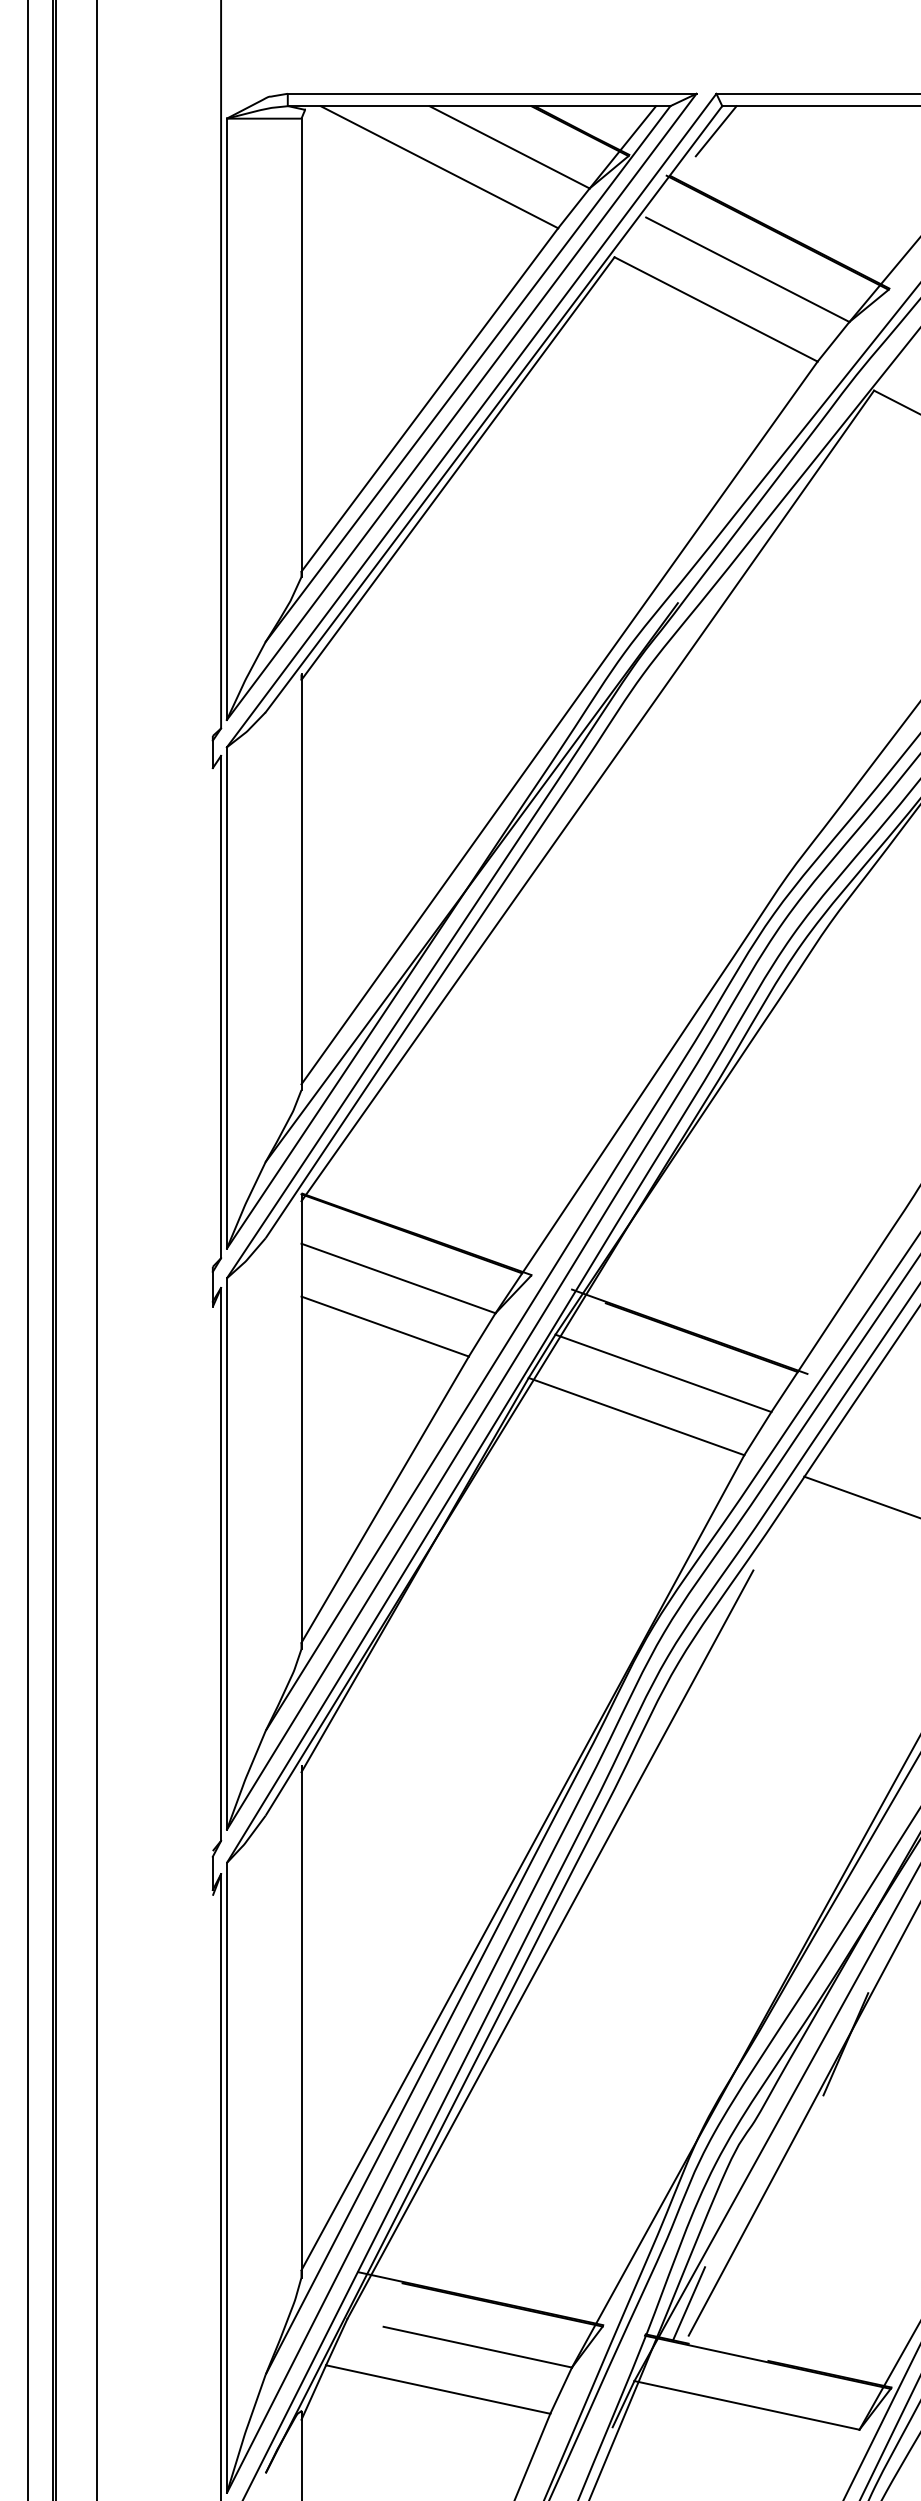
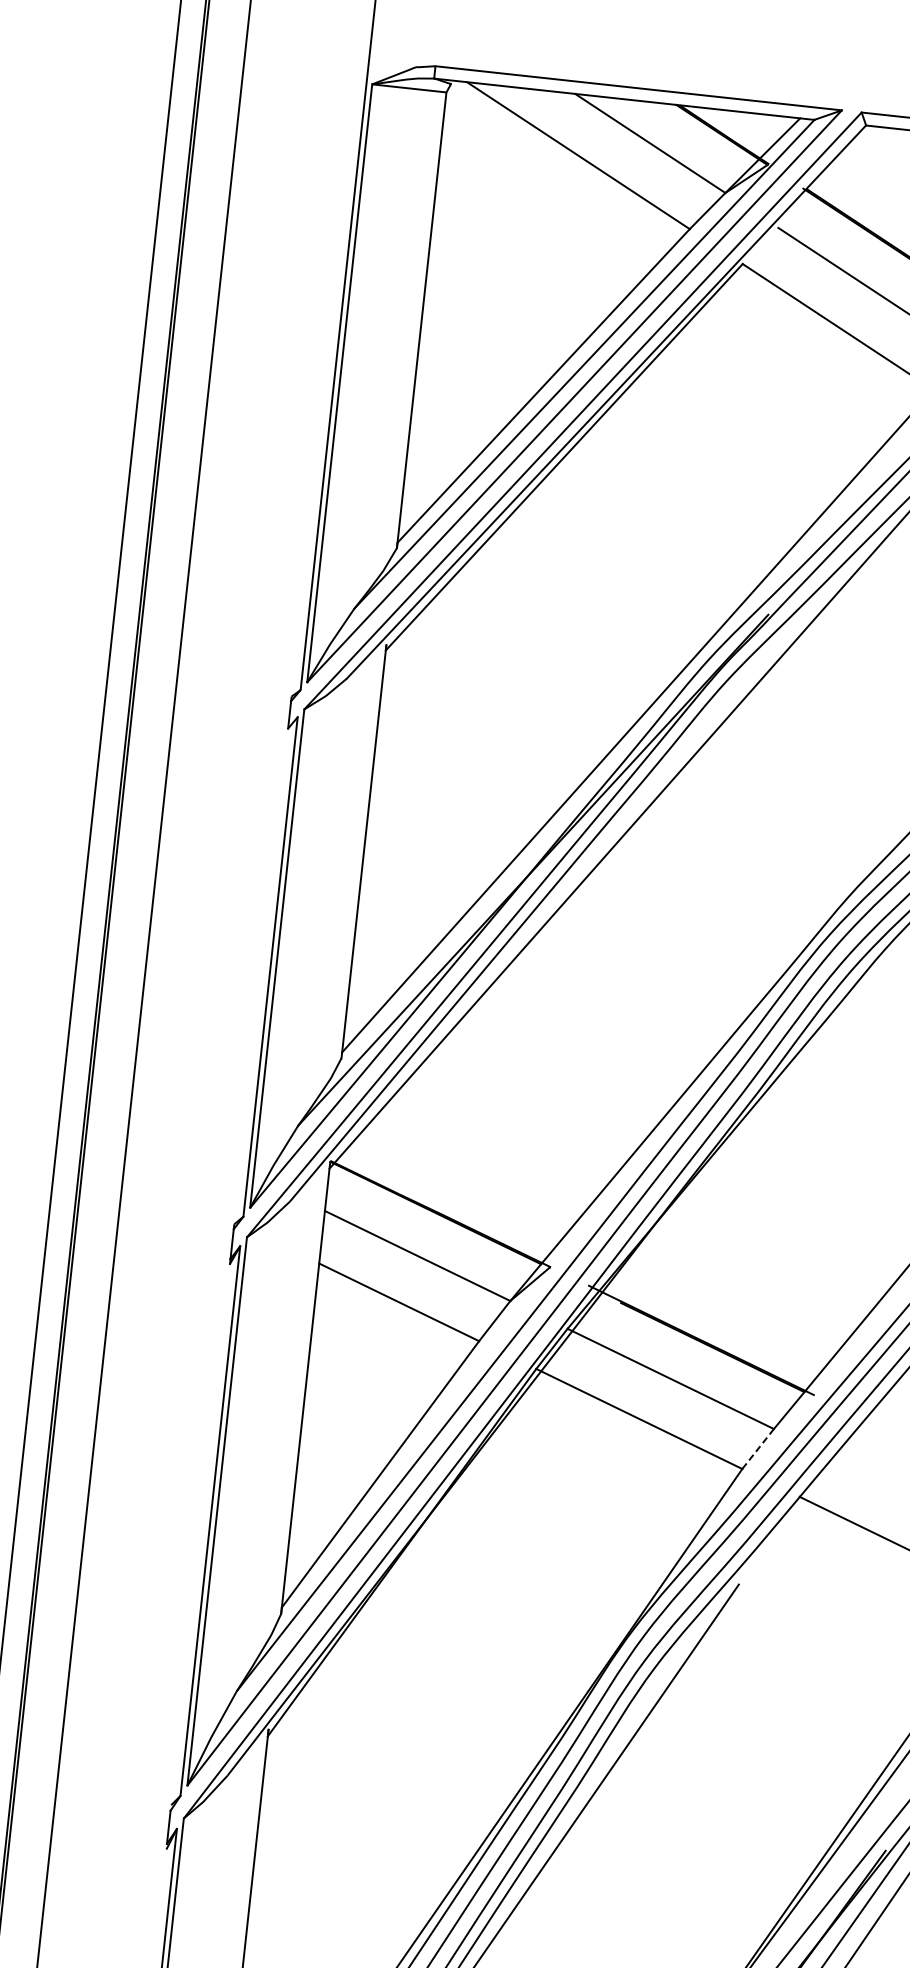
line: (715, 131) -> (856, 149), removed
line: (758, 1433) -> (758, 1448), solid -> dashed

